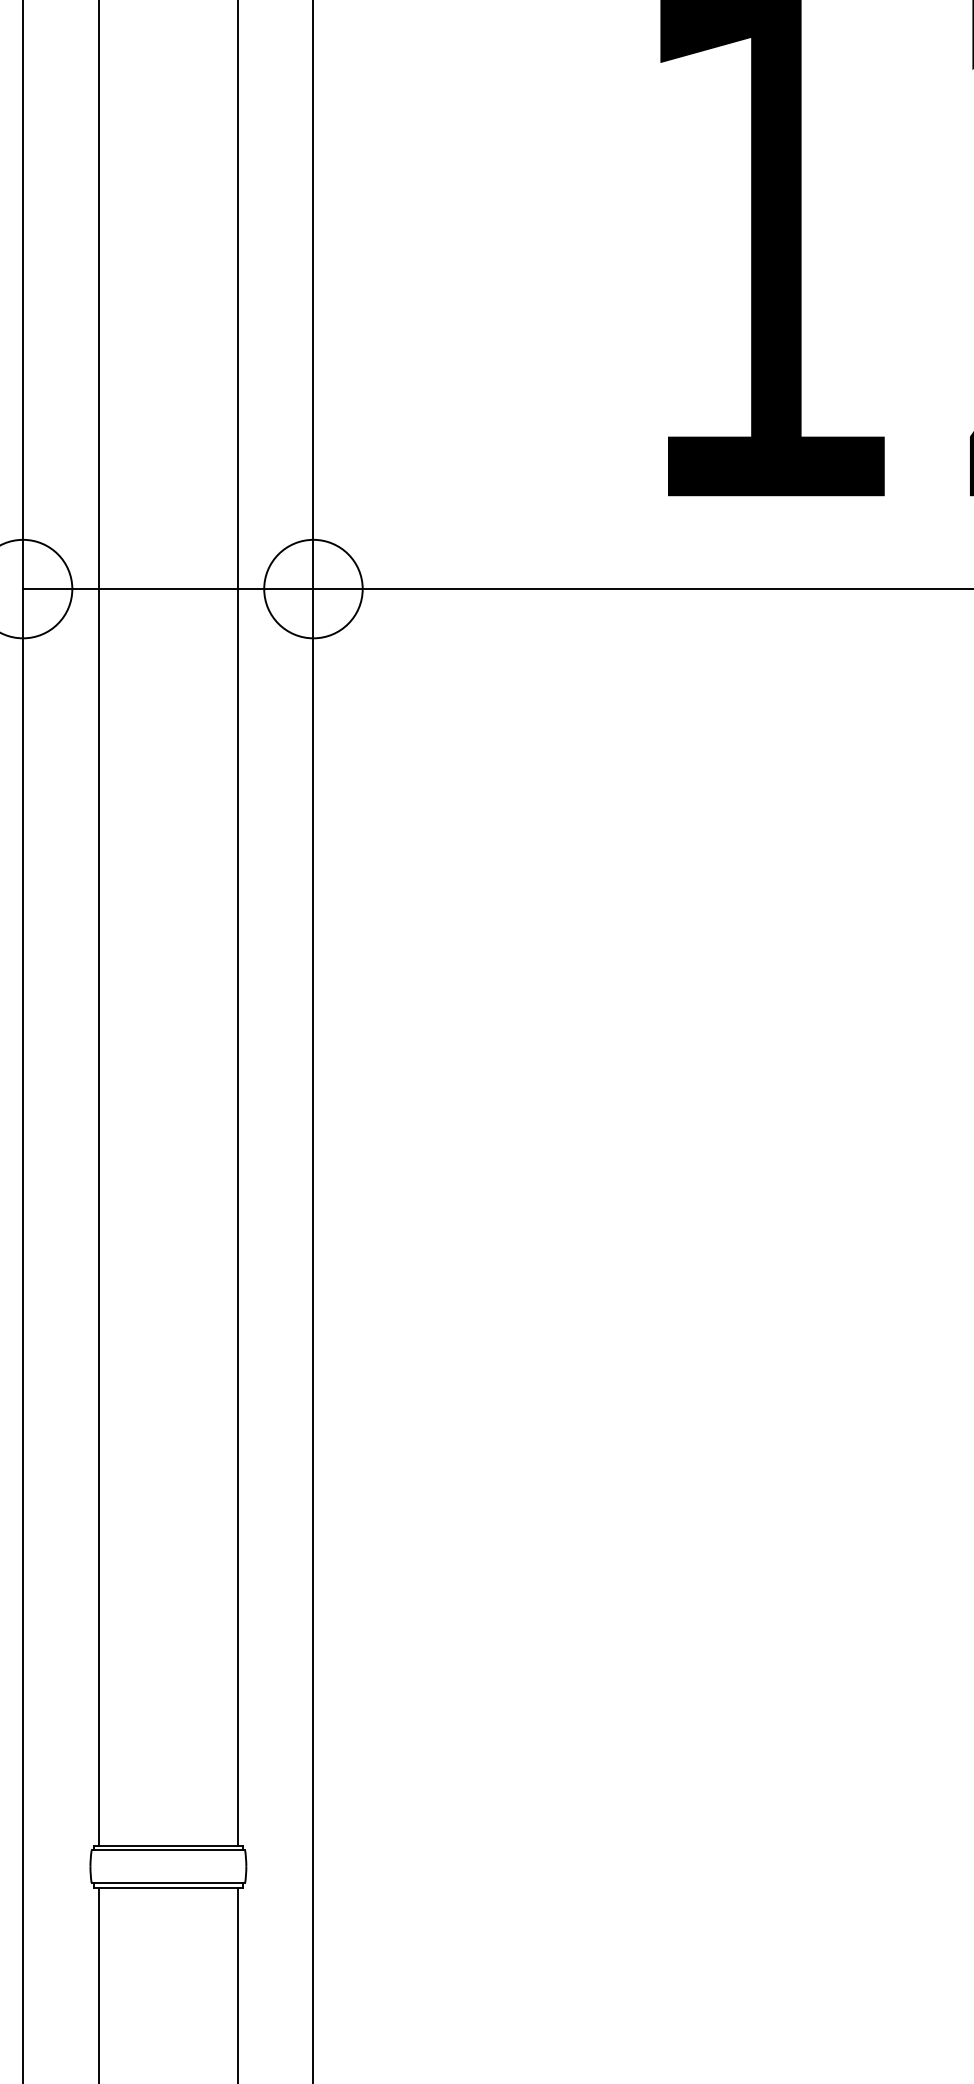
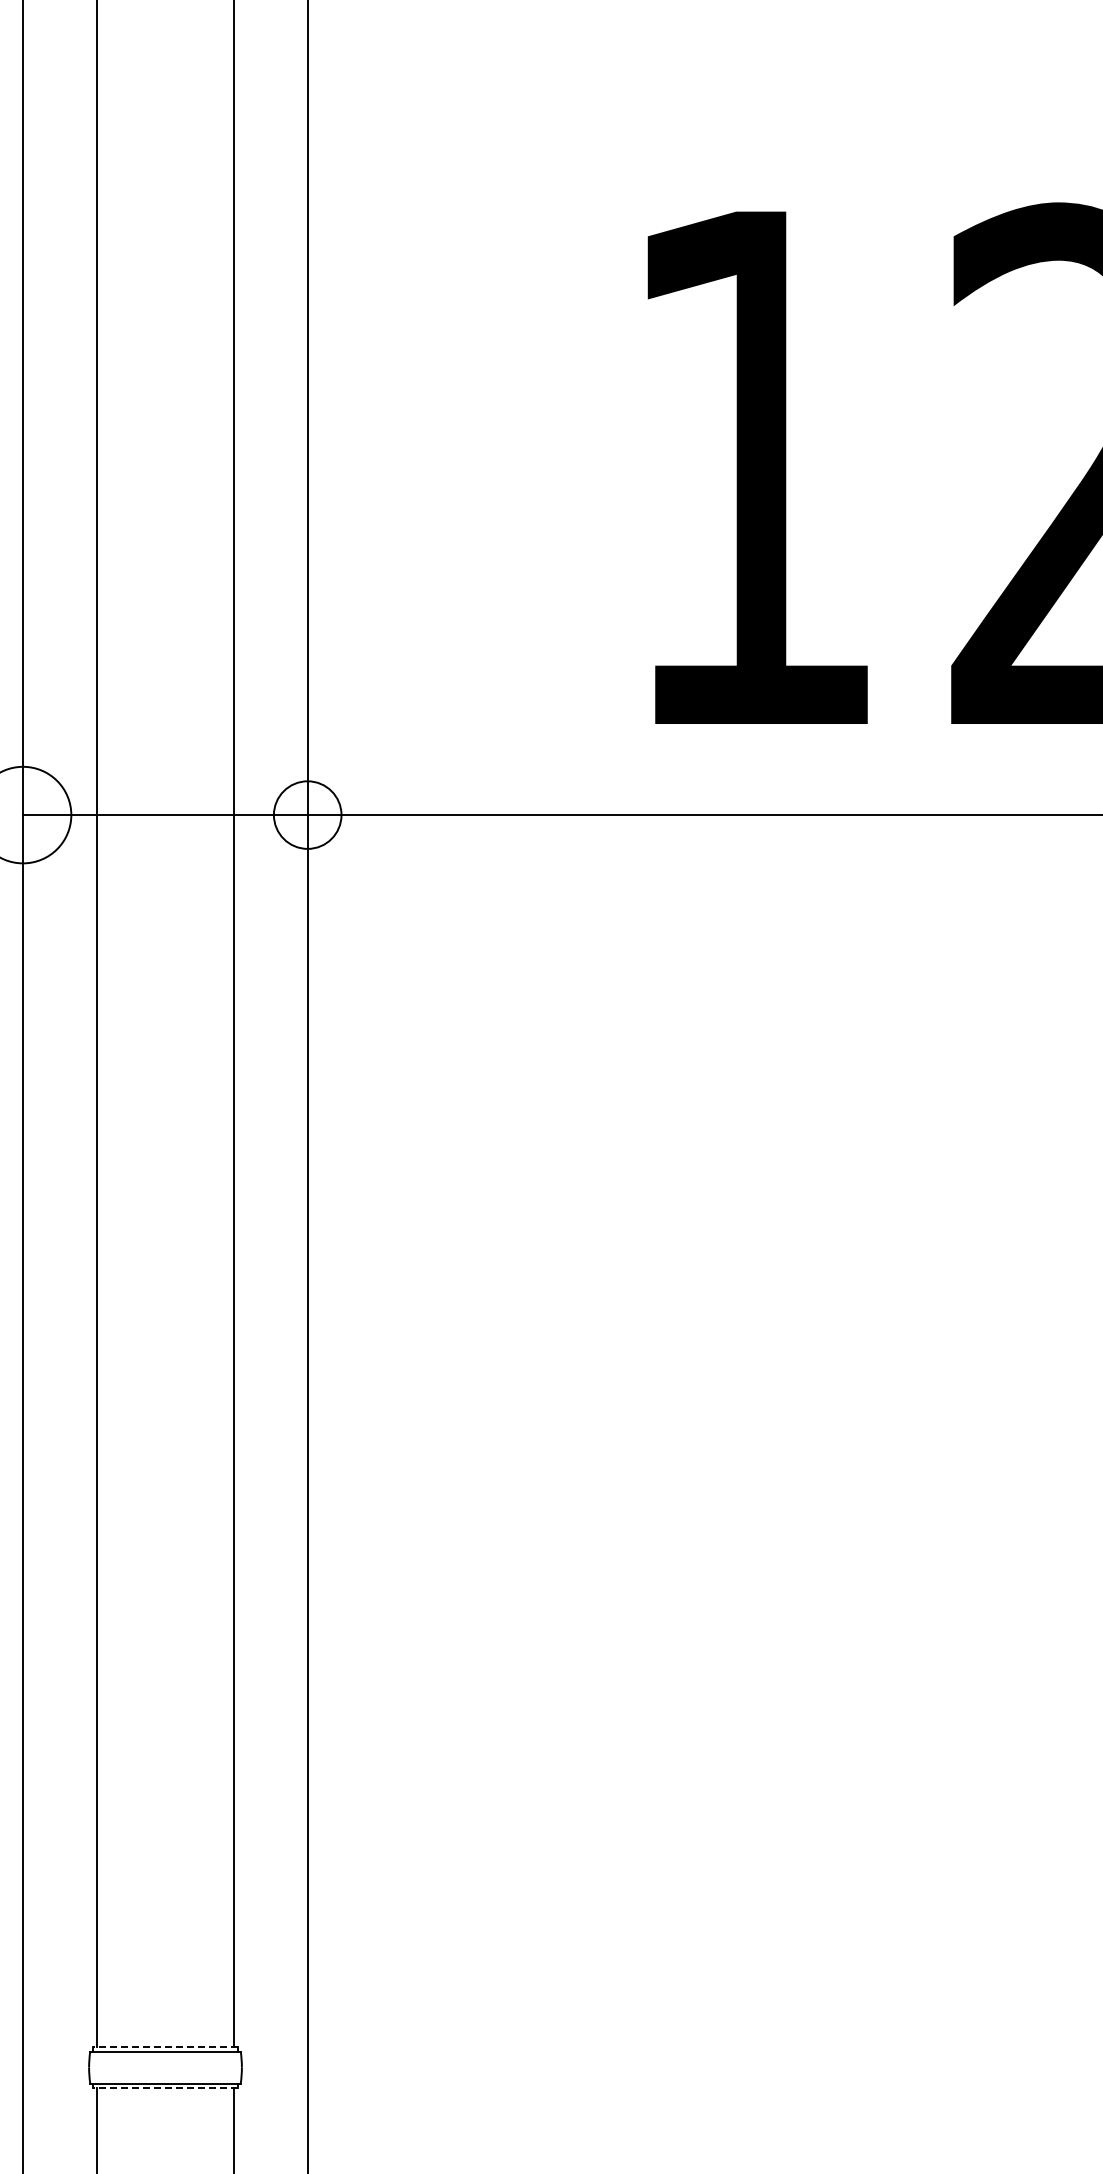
circle: (313, 588) -> (307, 814), size x0.7
line: (168, 1846) -> (165, 2047), solid -> dashed
line: (168, 1888) -> (165, 2088), solid -> dashed

